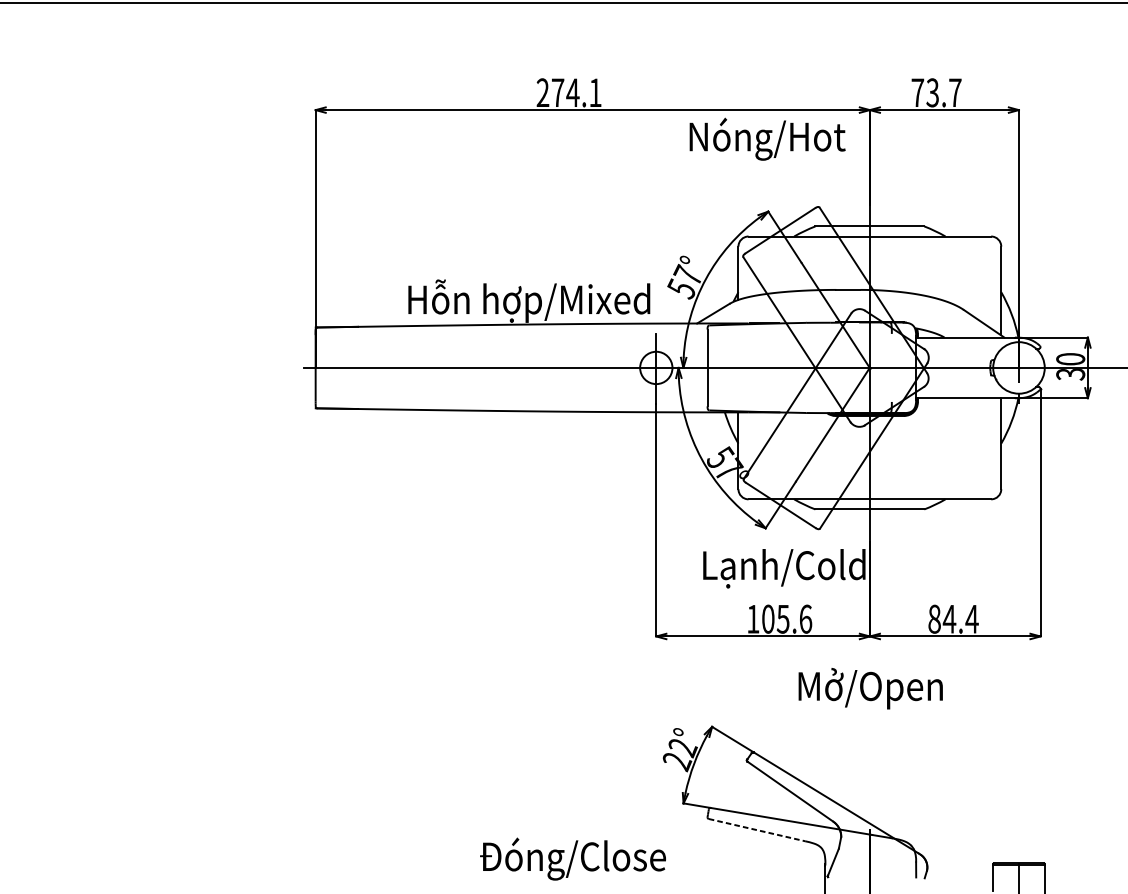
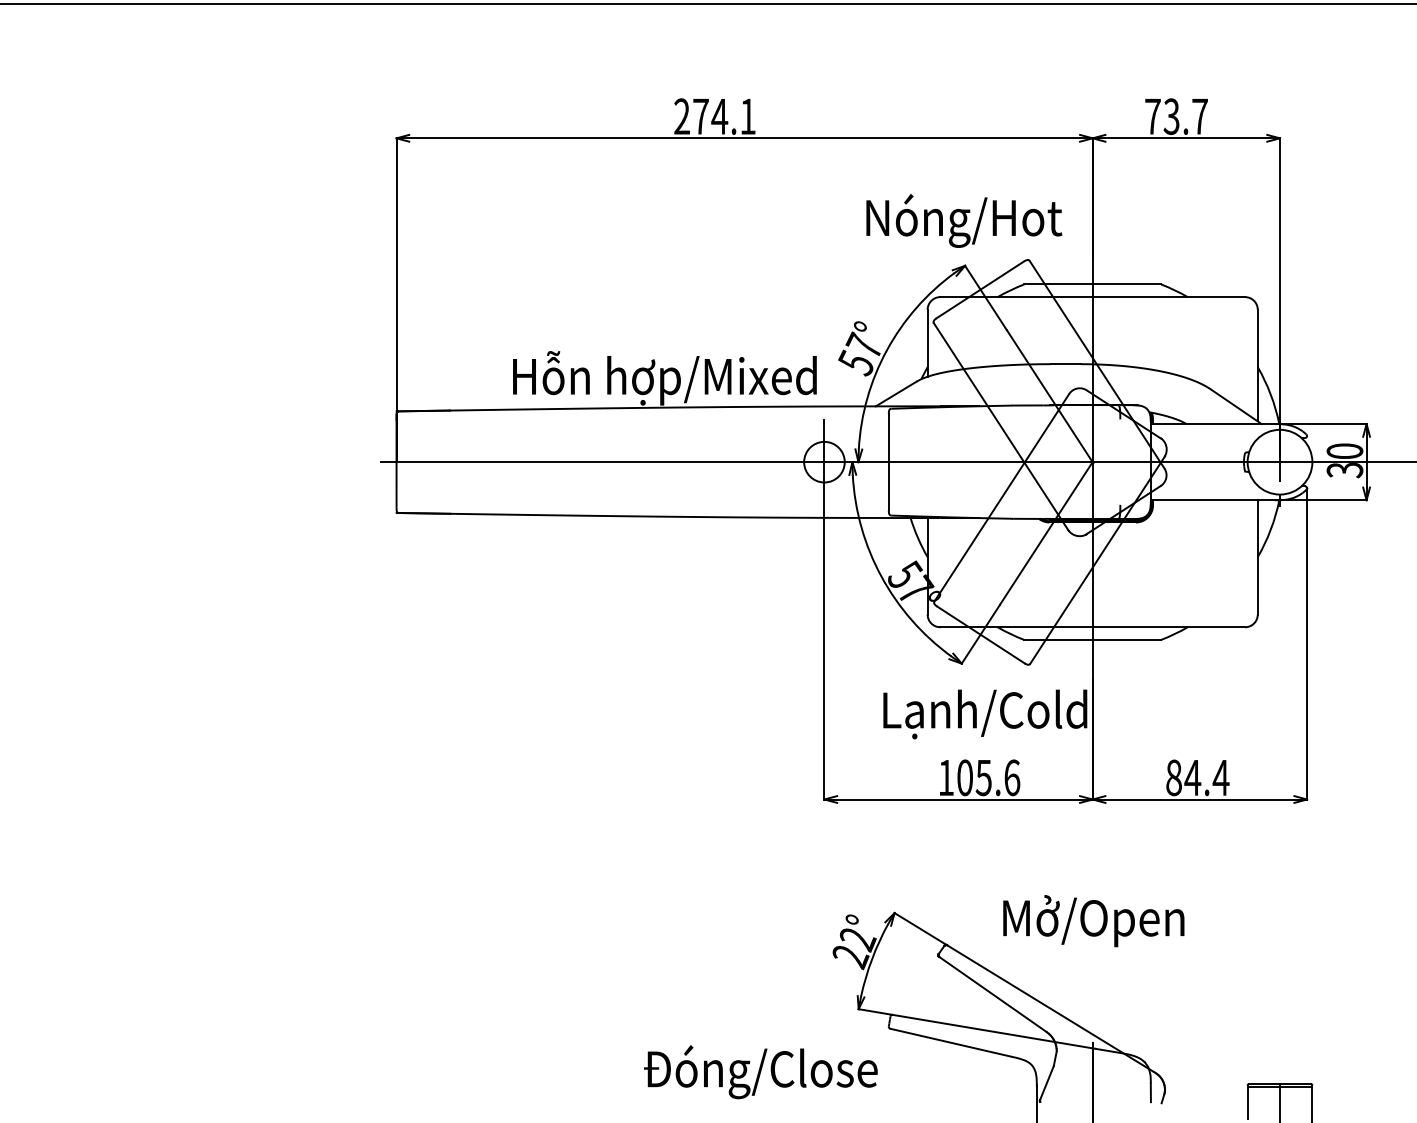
text: (767, 138) -> (964, 220), moved
text: (870, 689) -> (1093, 921), moved
line: (757, 829) -> (951, 1042), dashed -> solid
text: (572, 859) -> (760, 1072), moved

